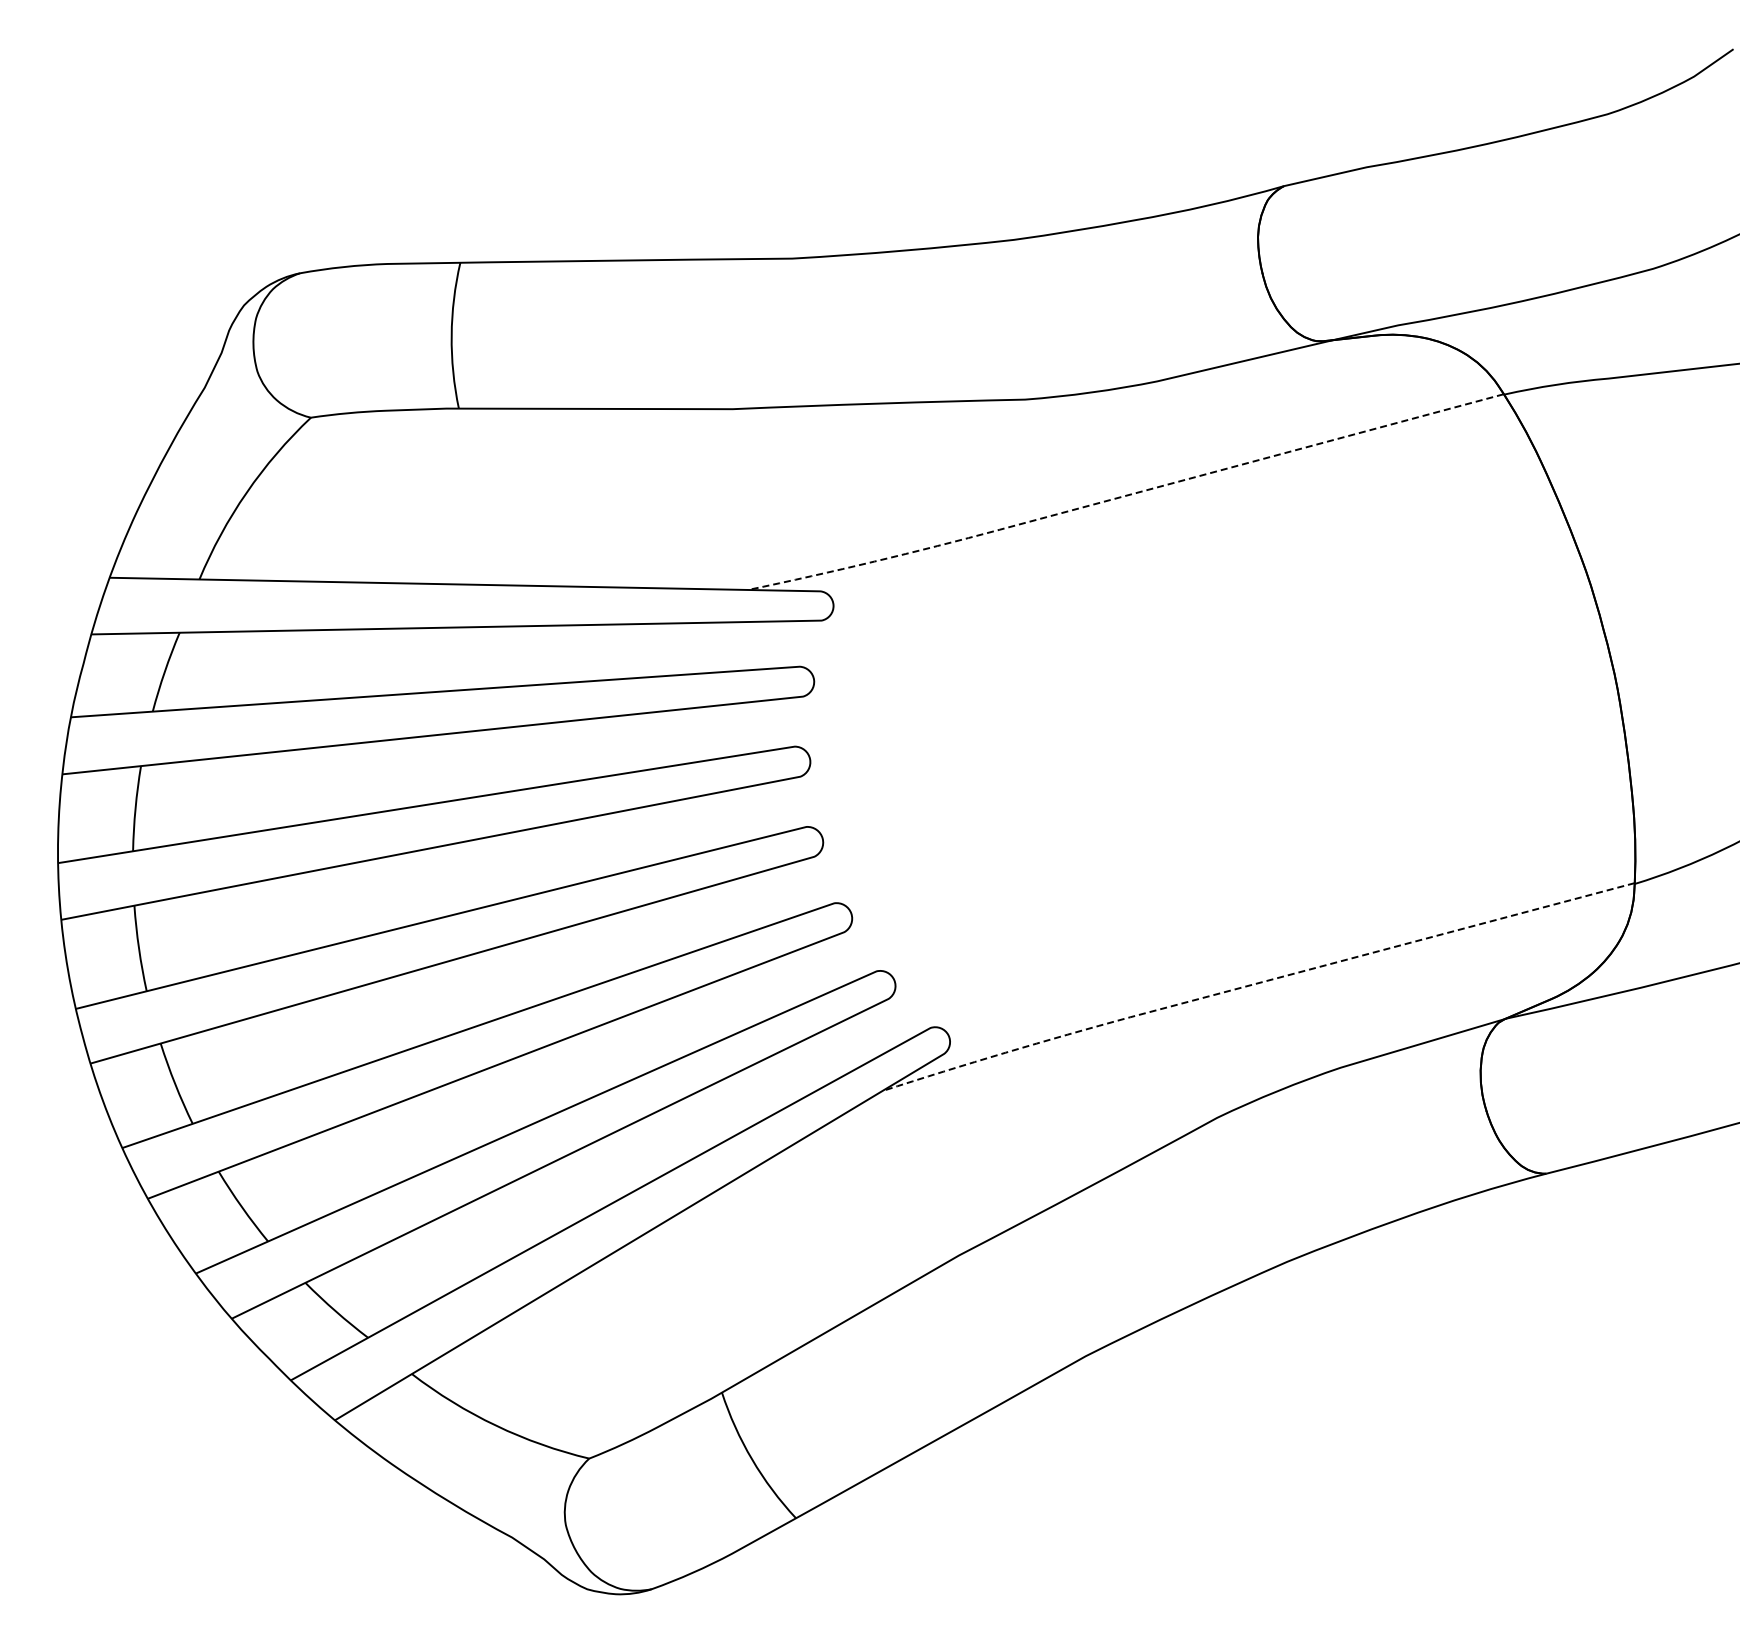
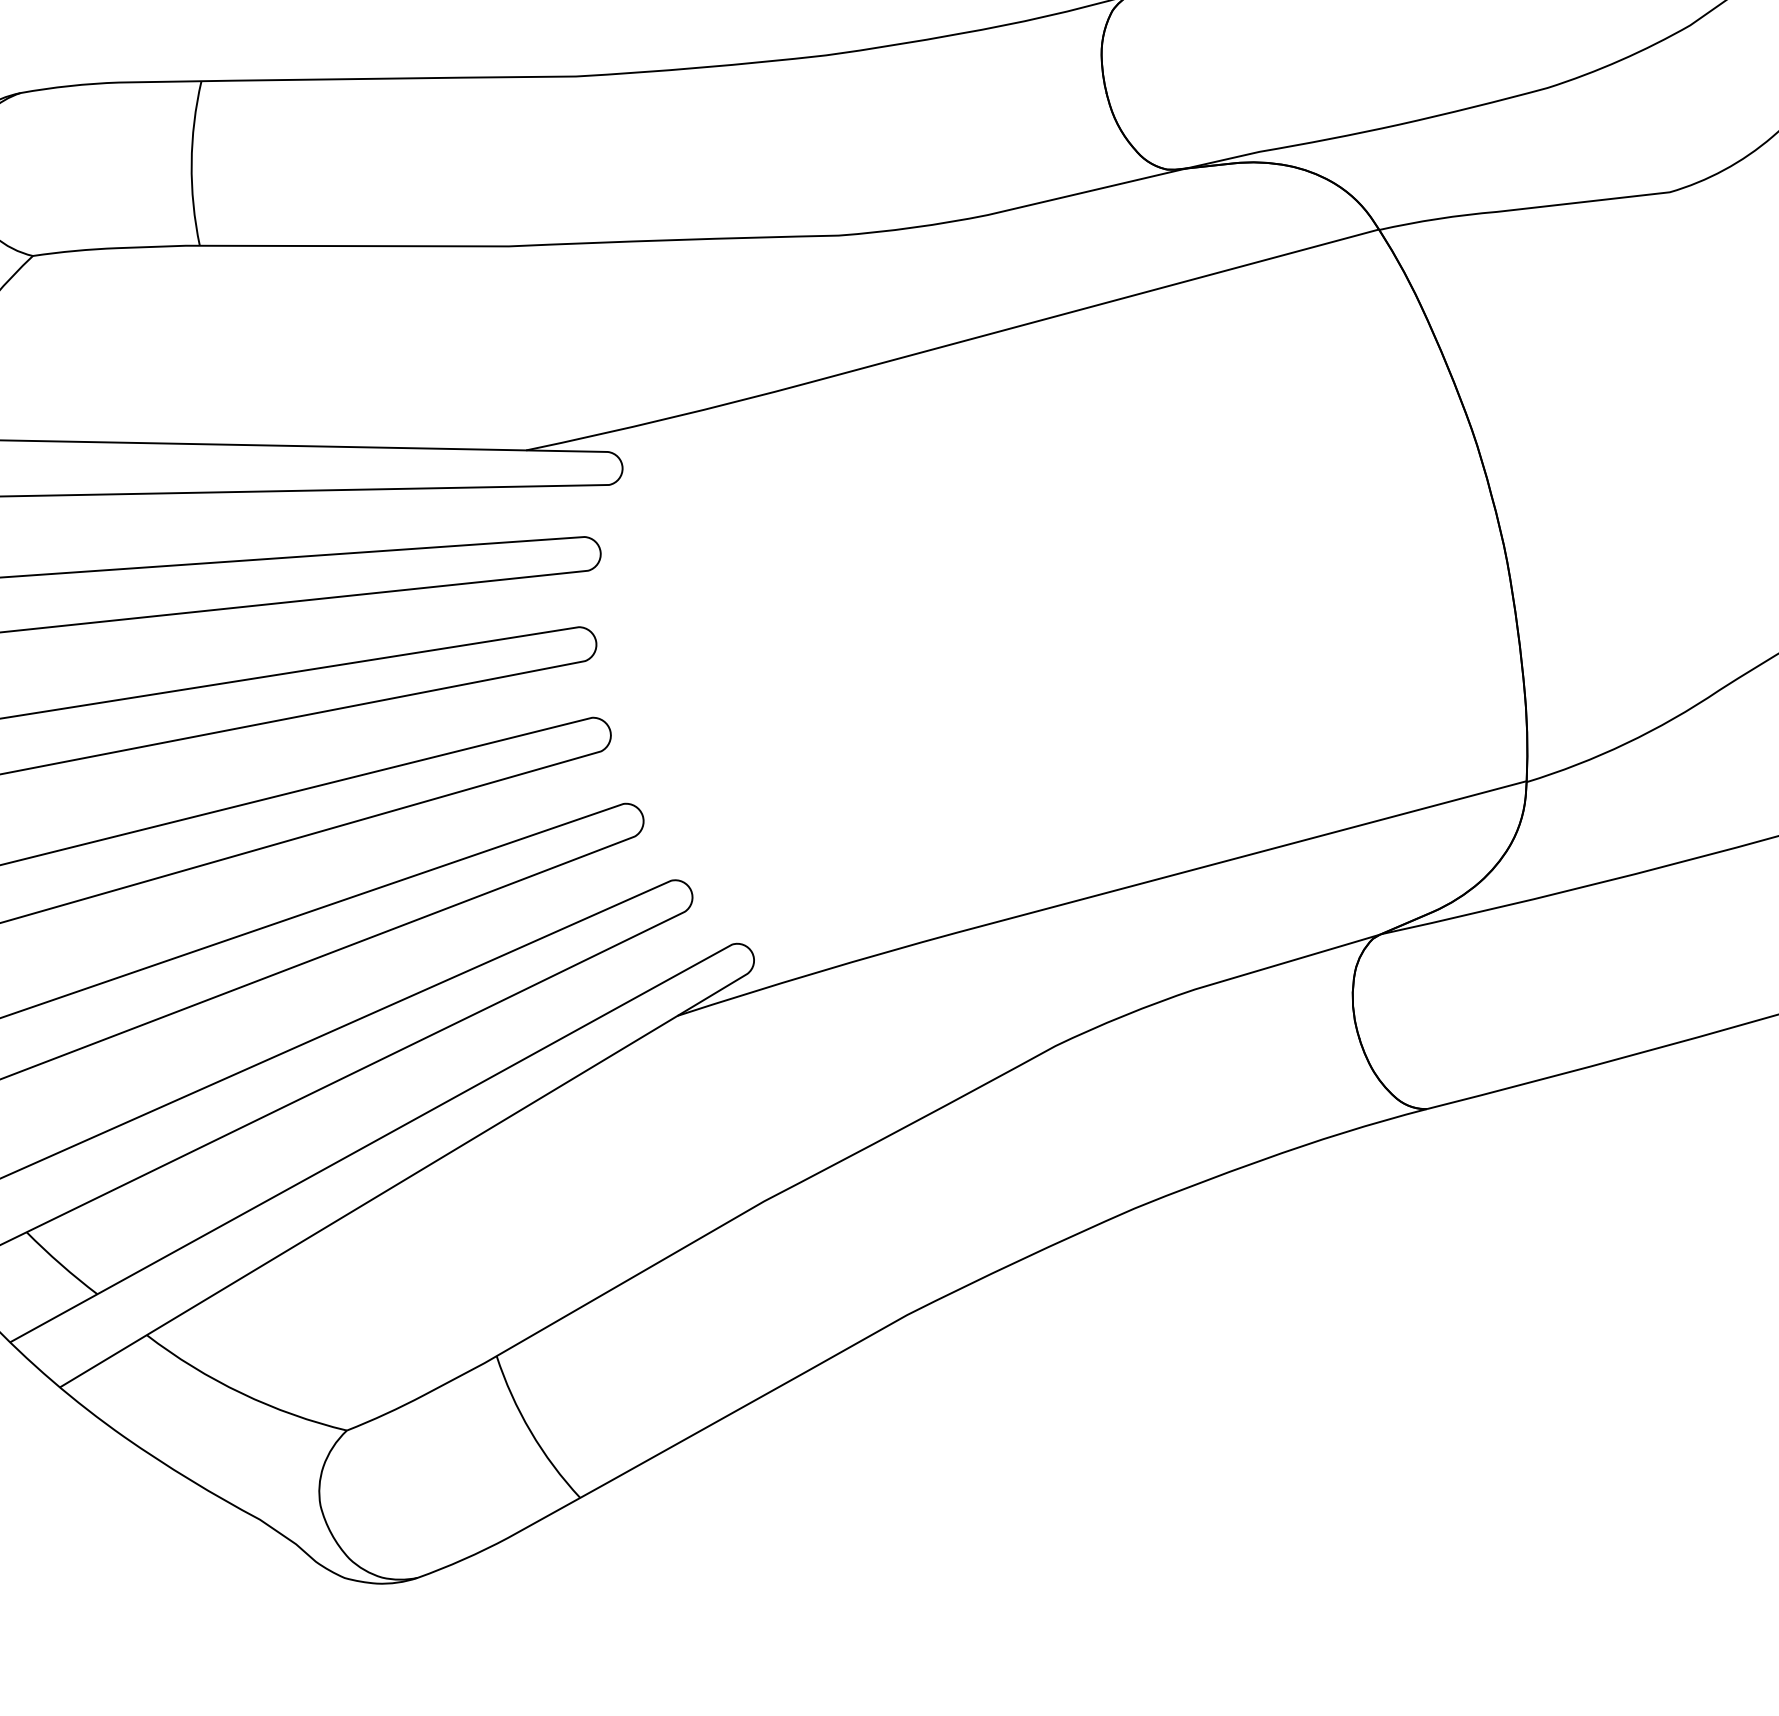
line: (1124, 496) -> (950, 344), dashed -> solid
line: (1254, 984) -> (1097, 895), dashed -> solid

